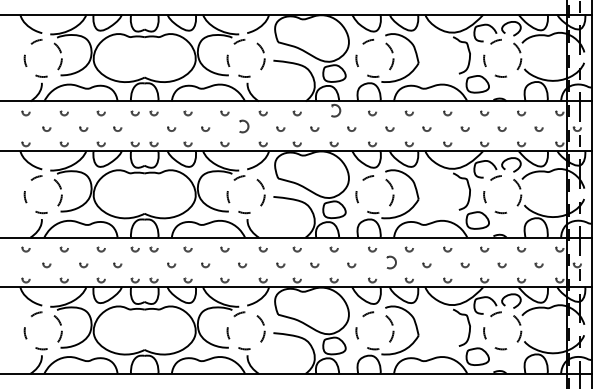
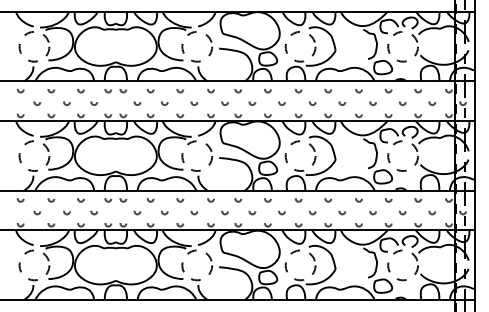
circle: (333, 113) -> (267, 91), size x0.62
circle: (242, 128) -> (194, 103), size x0.62
circle: (389, 265) -> (312, 212), size x0.62

